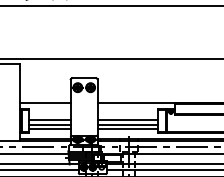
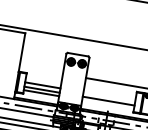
line: (45, 103) -> (41, 70), removed
line: (127, 119) -> (109, 96), removed
line: (127, 128) -> (107, 104), removed

